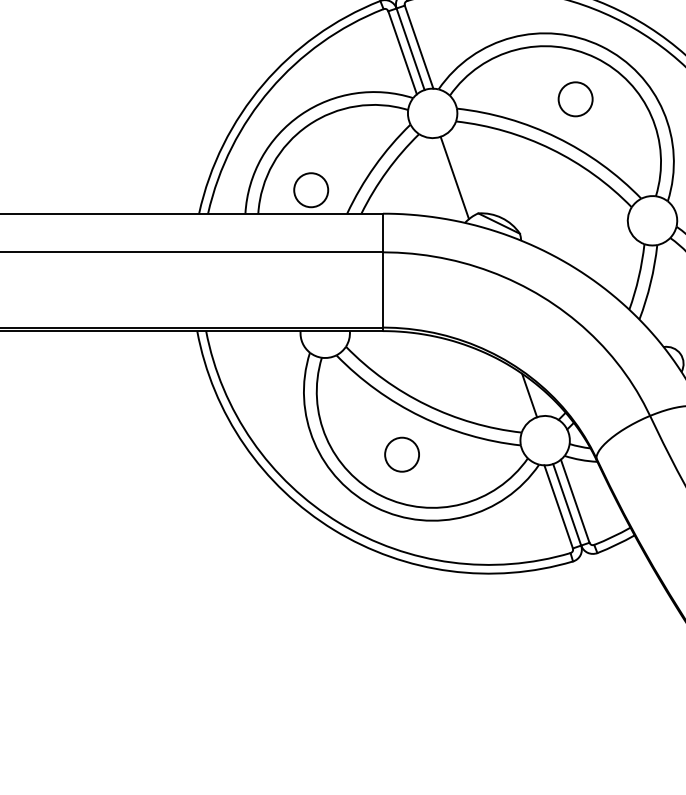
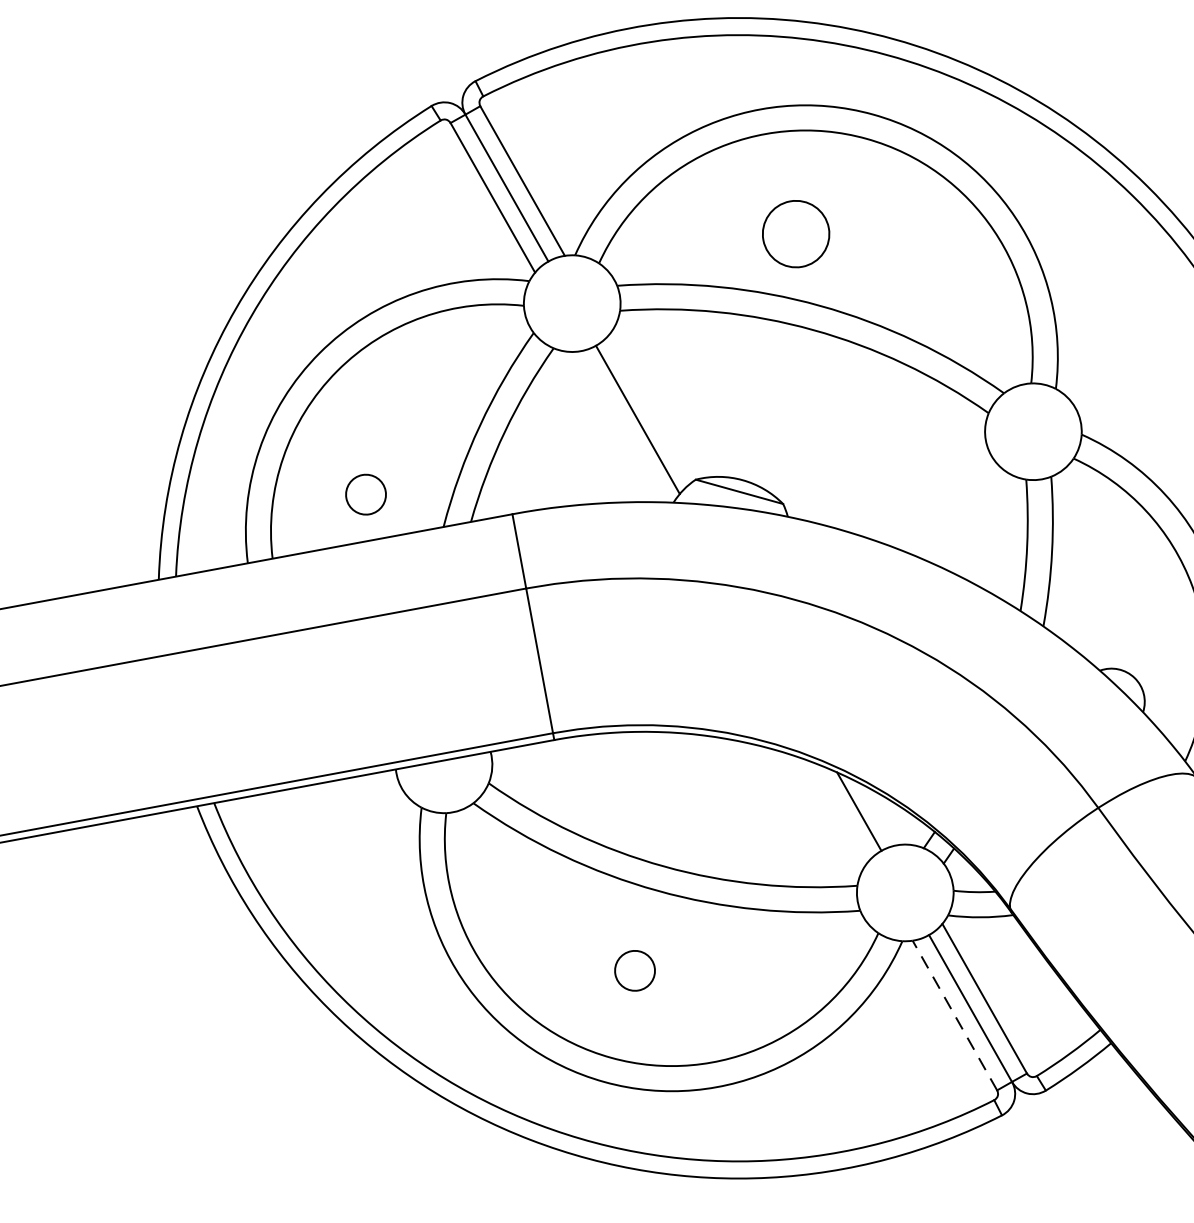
circle: (575, 99) -> (795, 234), moved
circle: (311, 190) -> (366, 495), size x0.6
circle: (401, 454) -> (633, 970), size x0.6
line: (558, 506) -> (954, 1014), solid -> dashed

